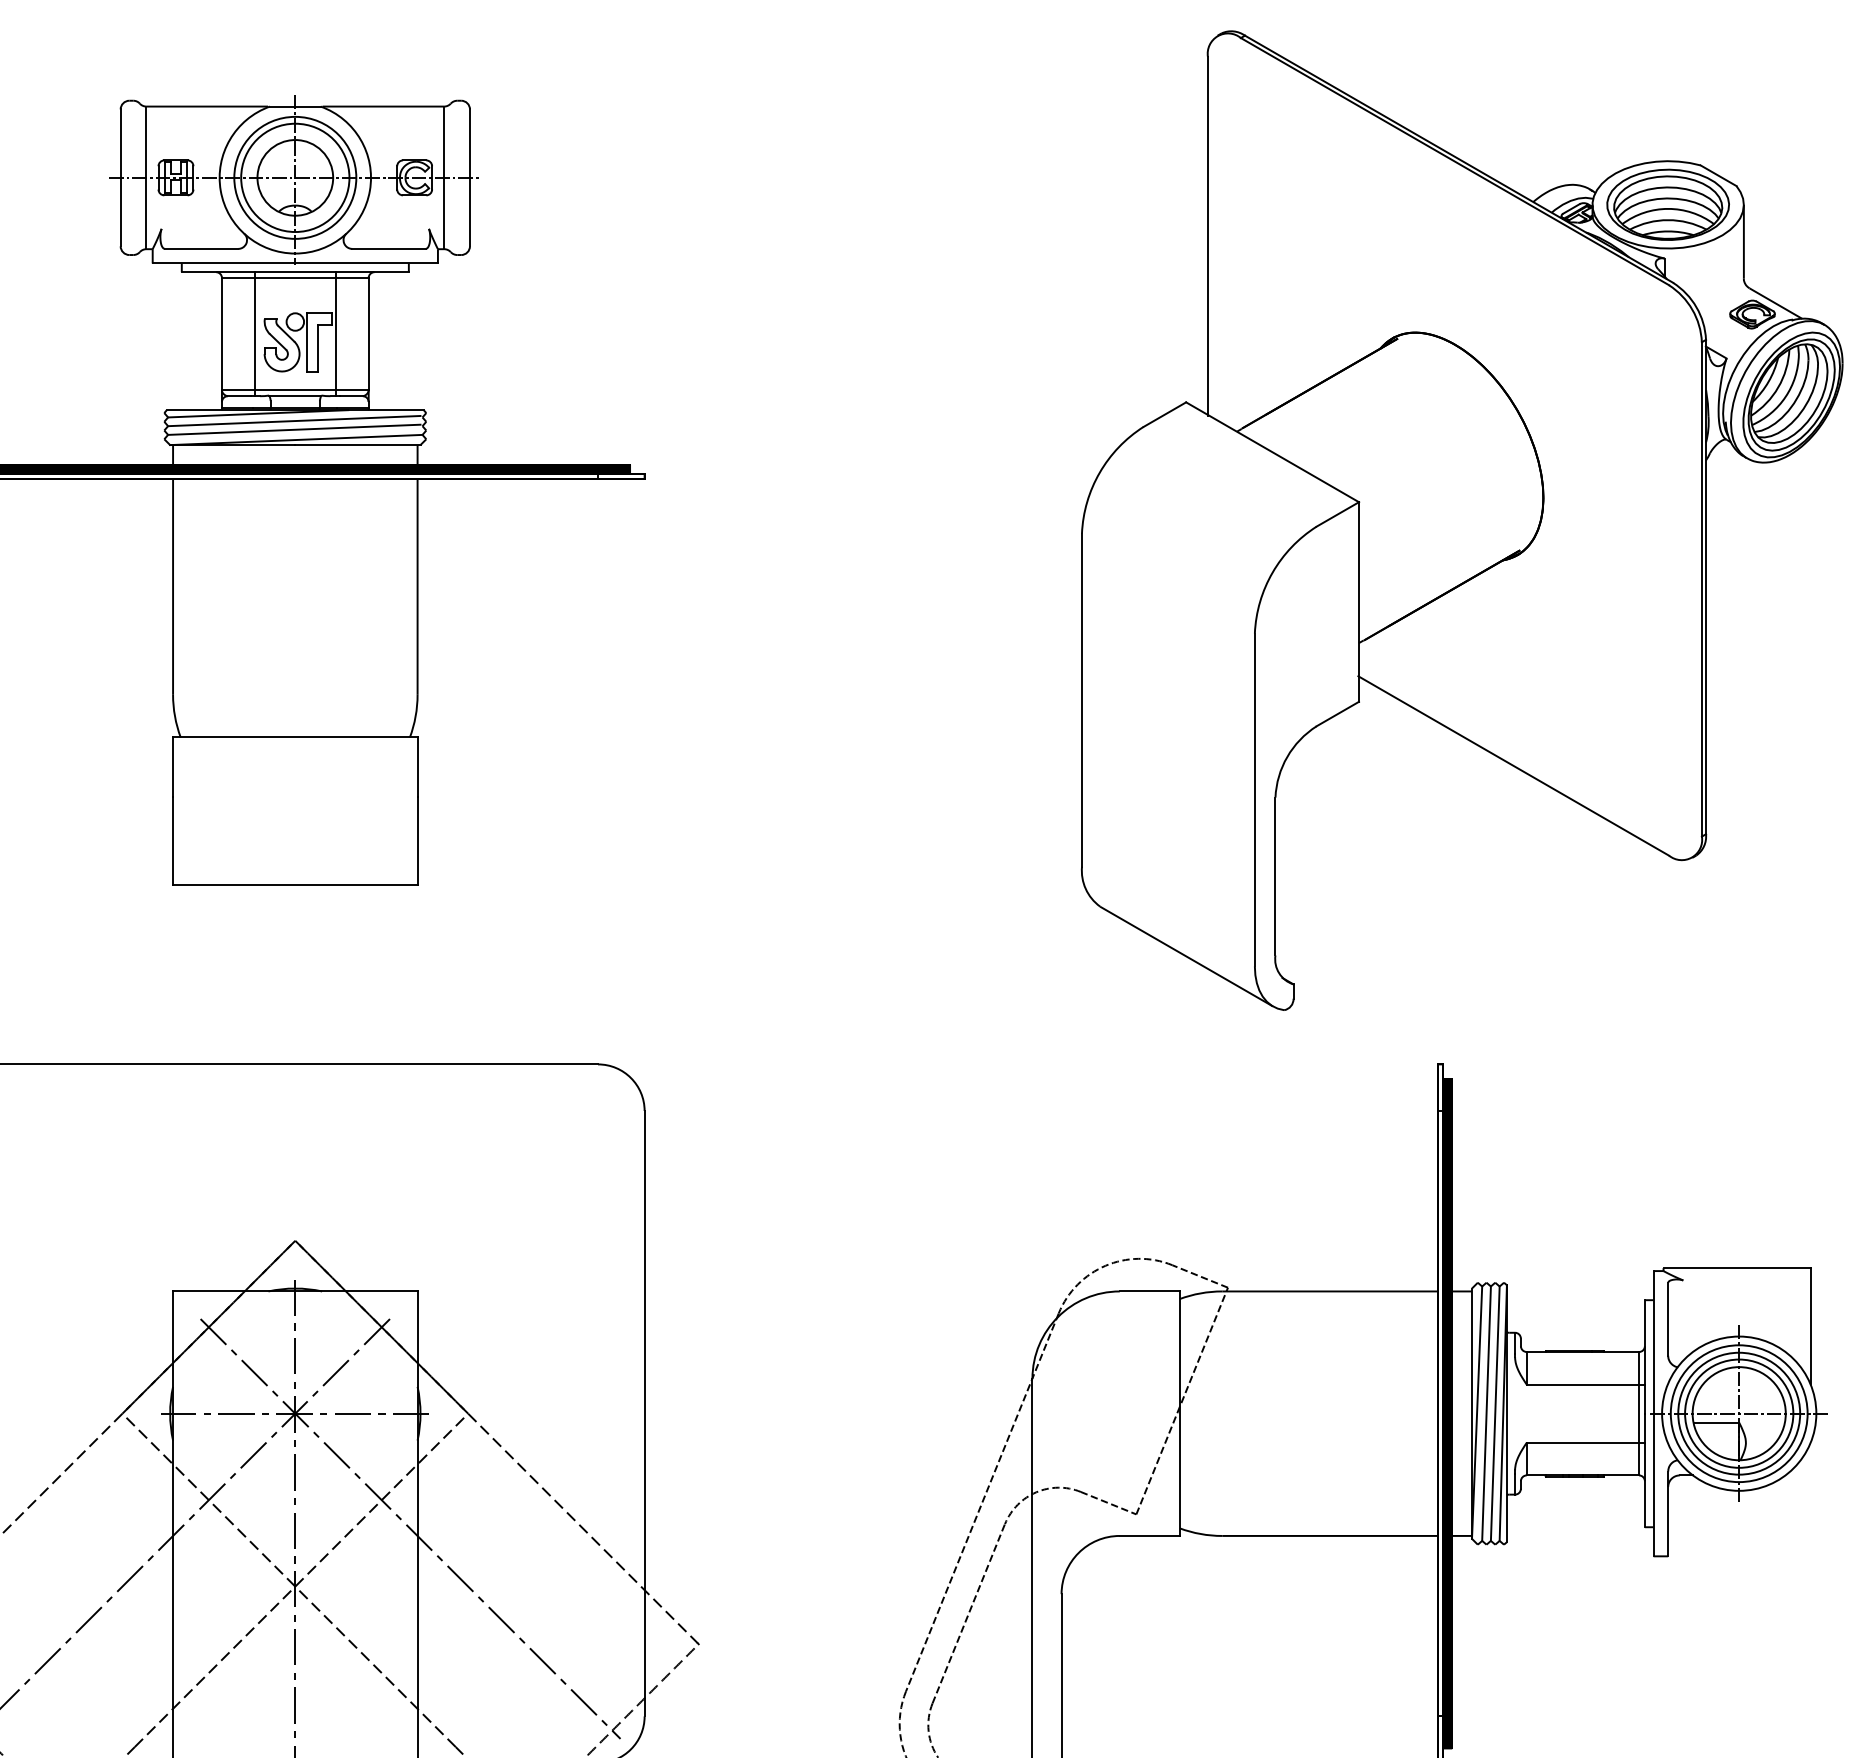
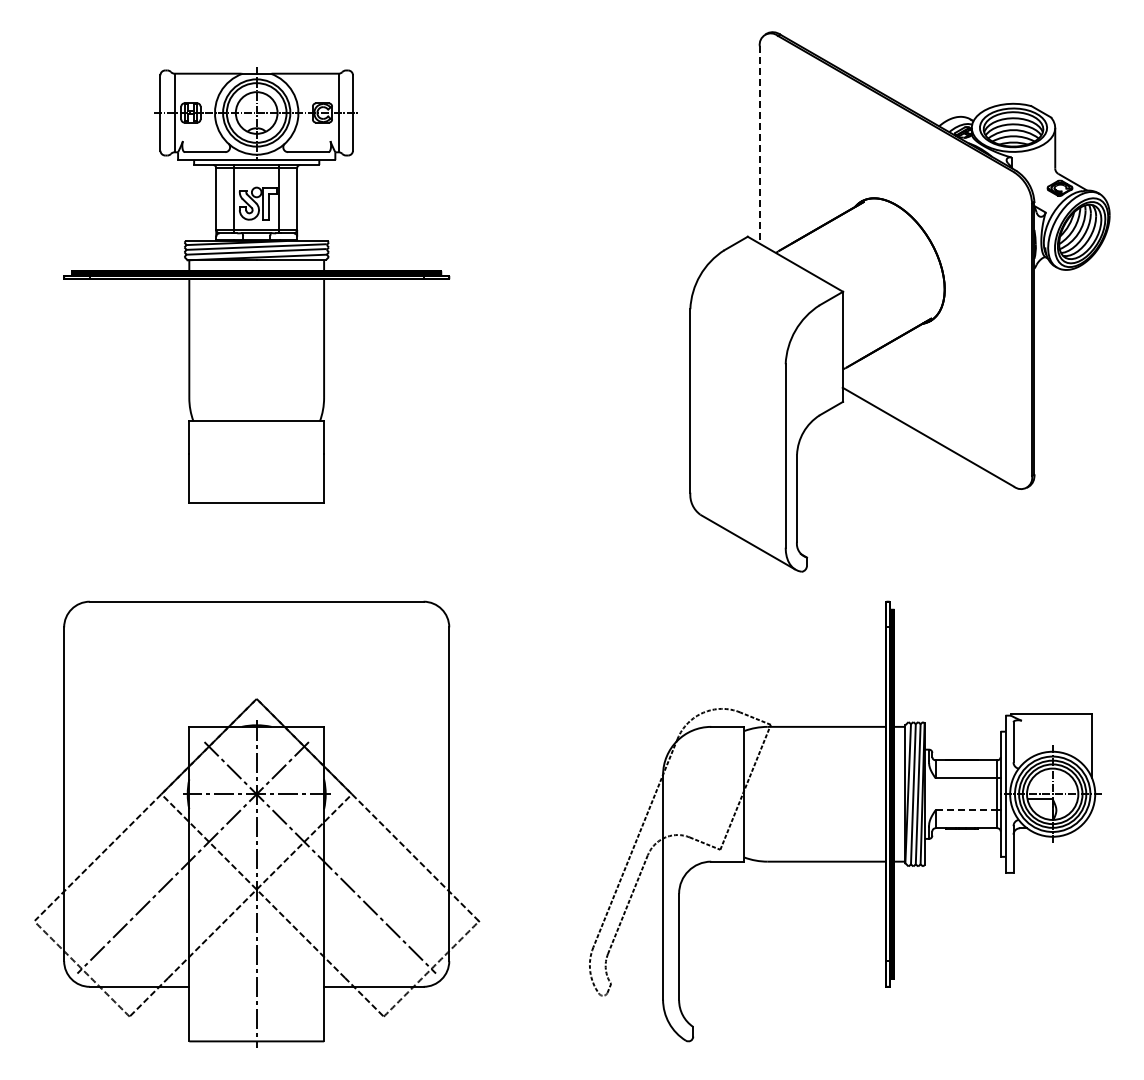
line: (1207, 236) -> (759, 145), solid -> dashed
line: (1582, 1443) -> (966, 810), solid -> dashed

